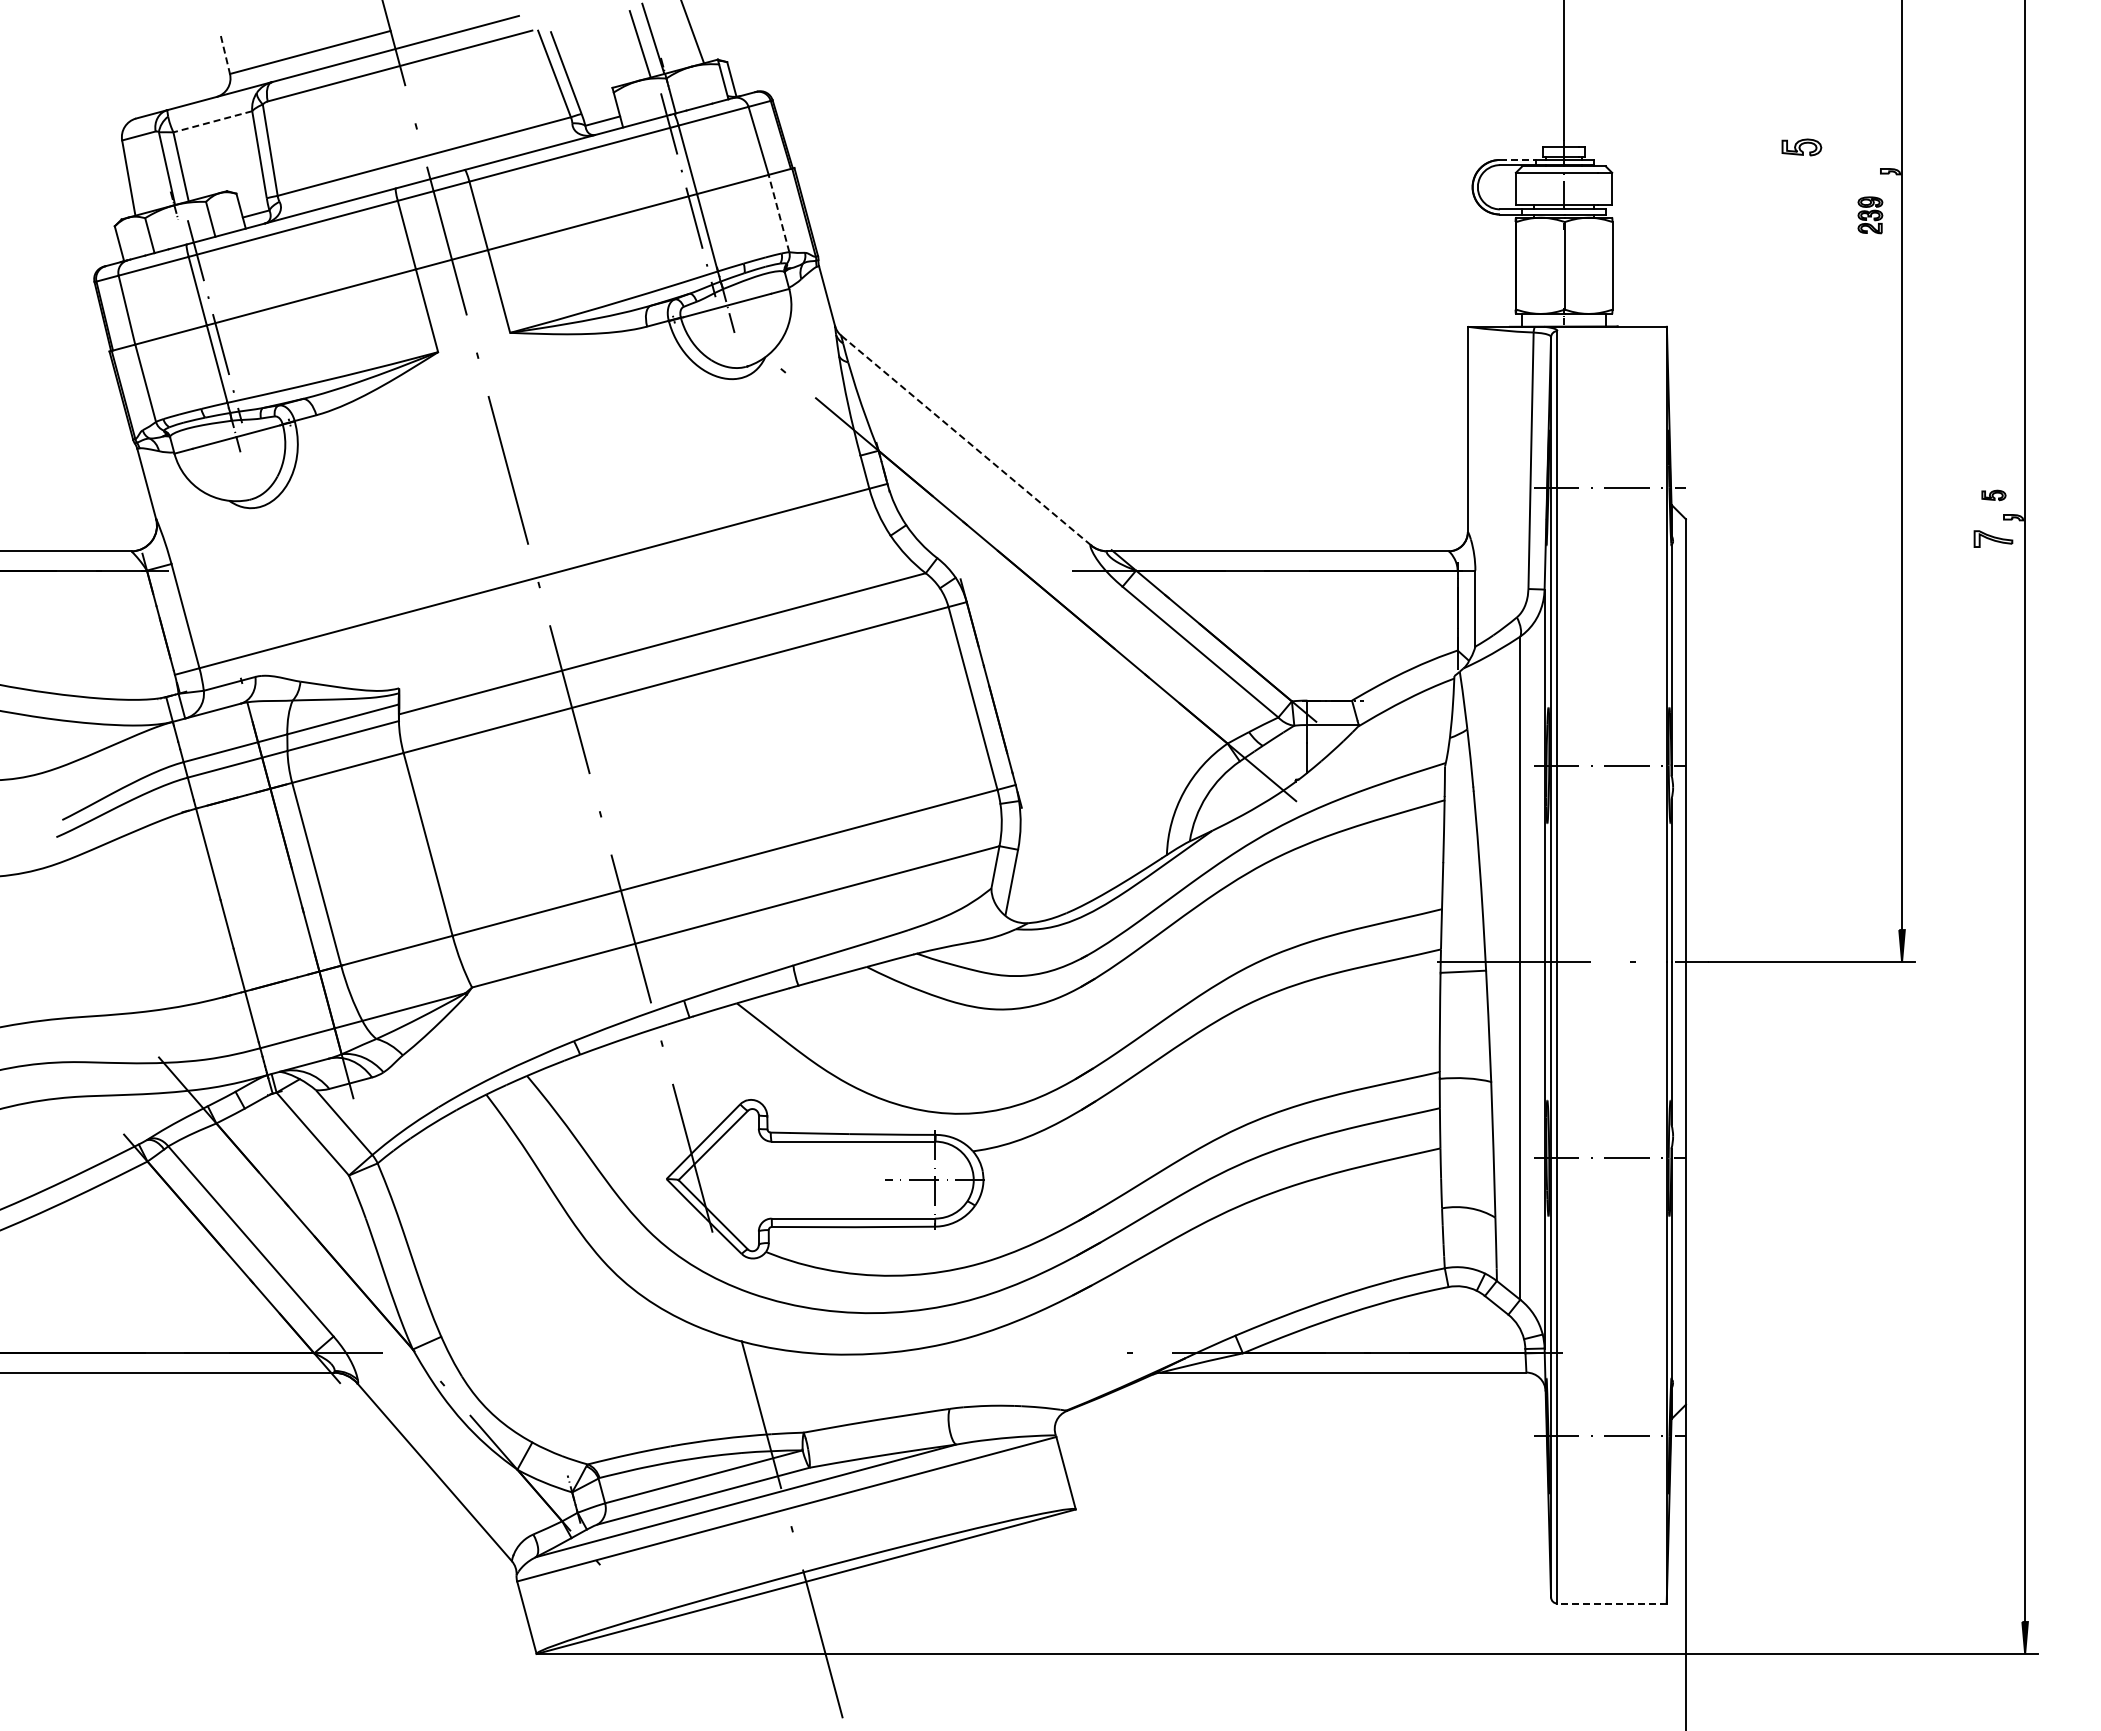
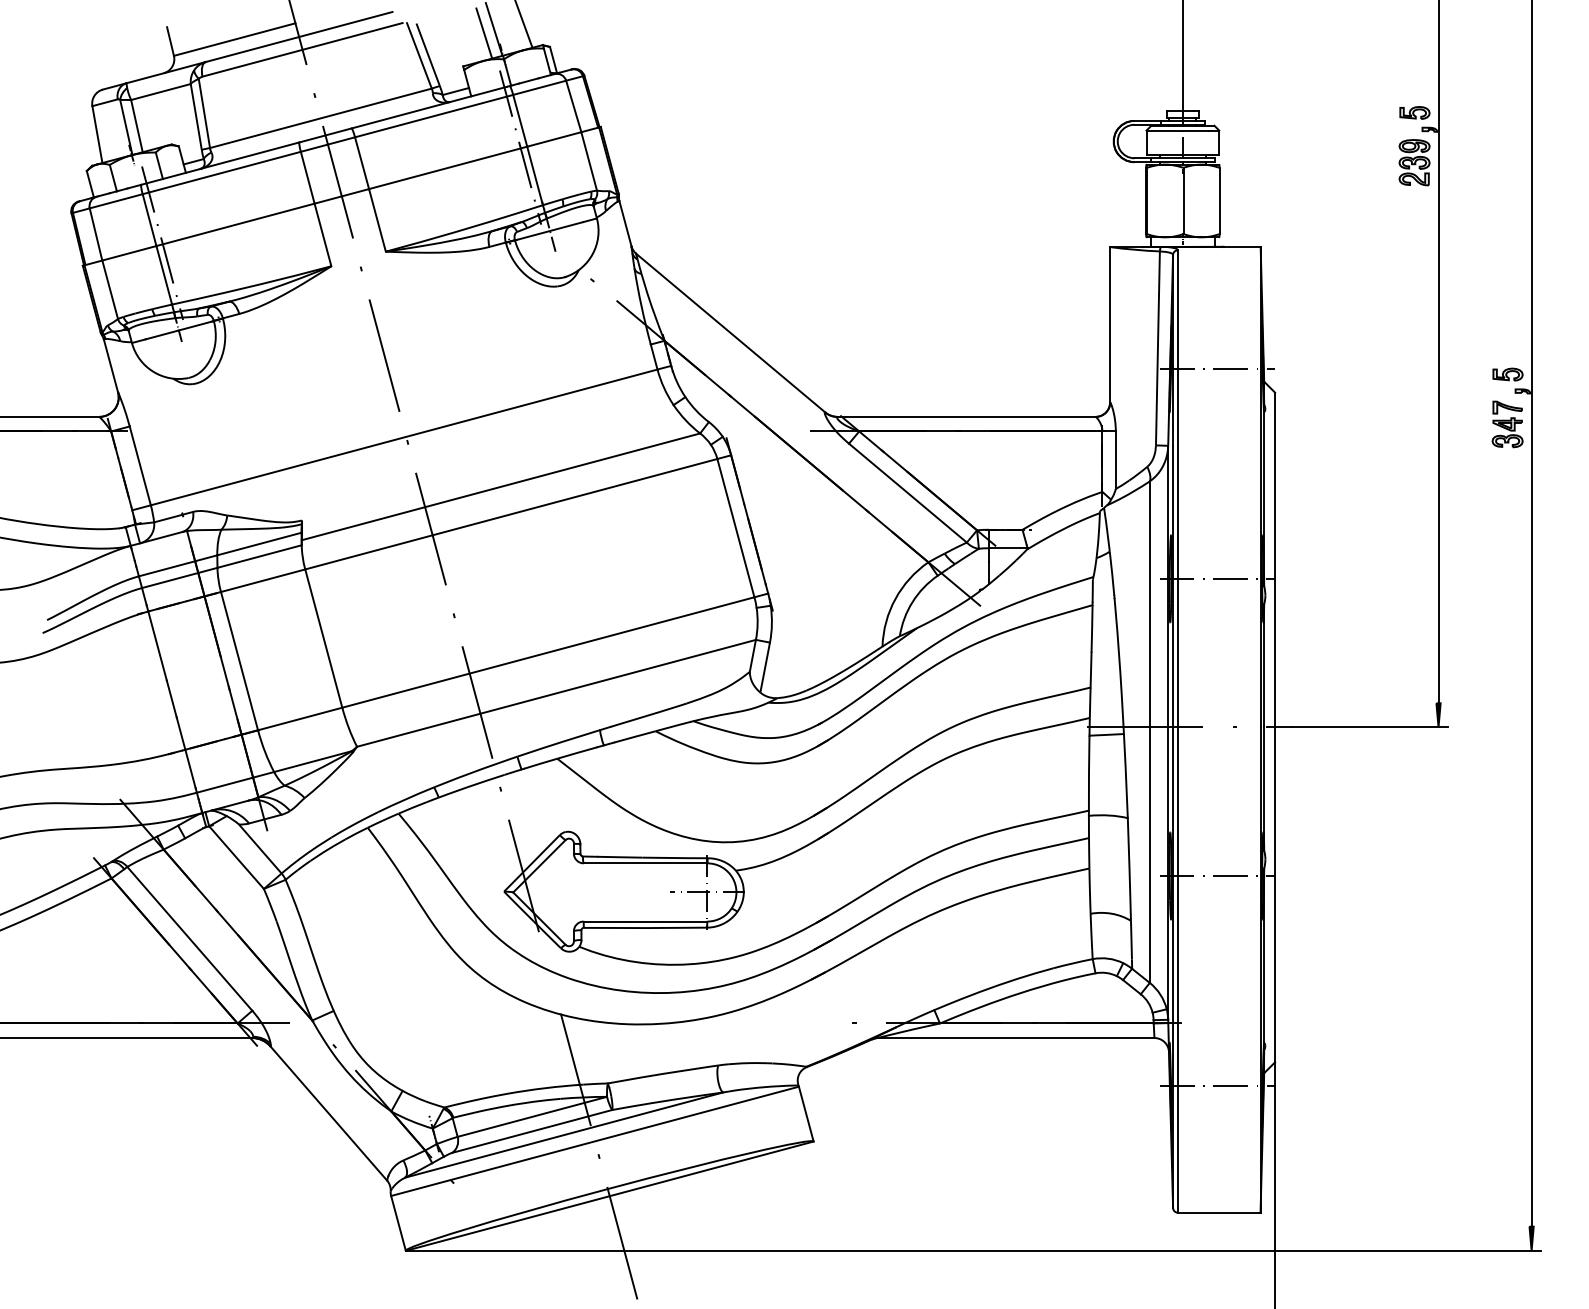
line: (225, 55) -> (170, 41), dashed -> solid
line: (212, 121) -> (160, 91), dashed -> solid
part: (1801, 147) -> (1414, 112), moved
line: (1517, 159) -> (1147, 120), dashed -> solid
line: (778, 213) -> (588, 161), dashed -> solid
part: (1870, 215) -> (1414, 162), size x1.67
line: (965, 440) -> (730, 333), dashed -> solid
part: (1993, 495) -> (1507, 374), size x1.67
part: (1993, 572) -> (1507, 432), added
line: (1612, 1603) -> (1219, 1212), dashed -> solid

